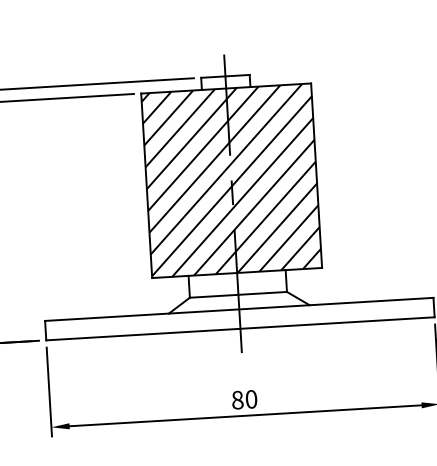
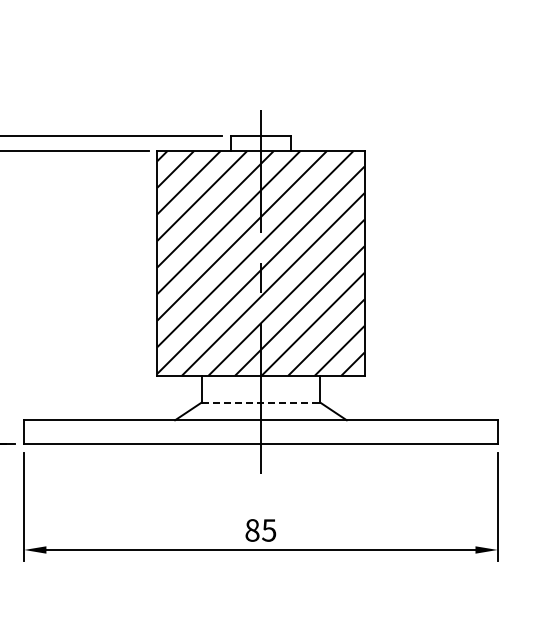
line: (238, 294) -> (261, 402), solid -> dashed
text: (251, 399) -> (269, 530), 80 -> 85

